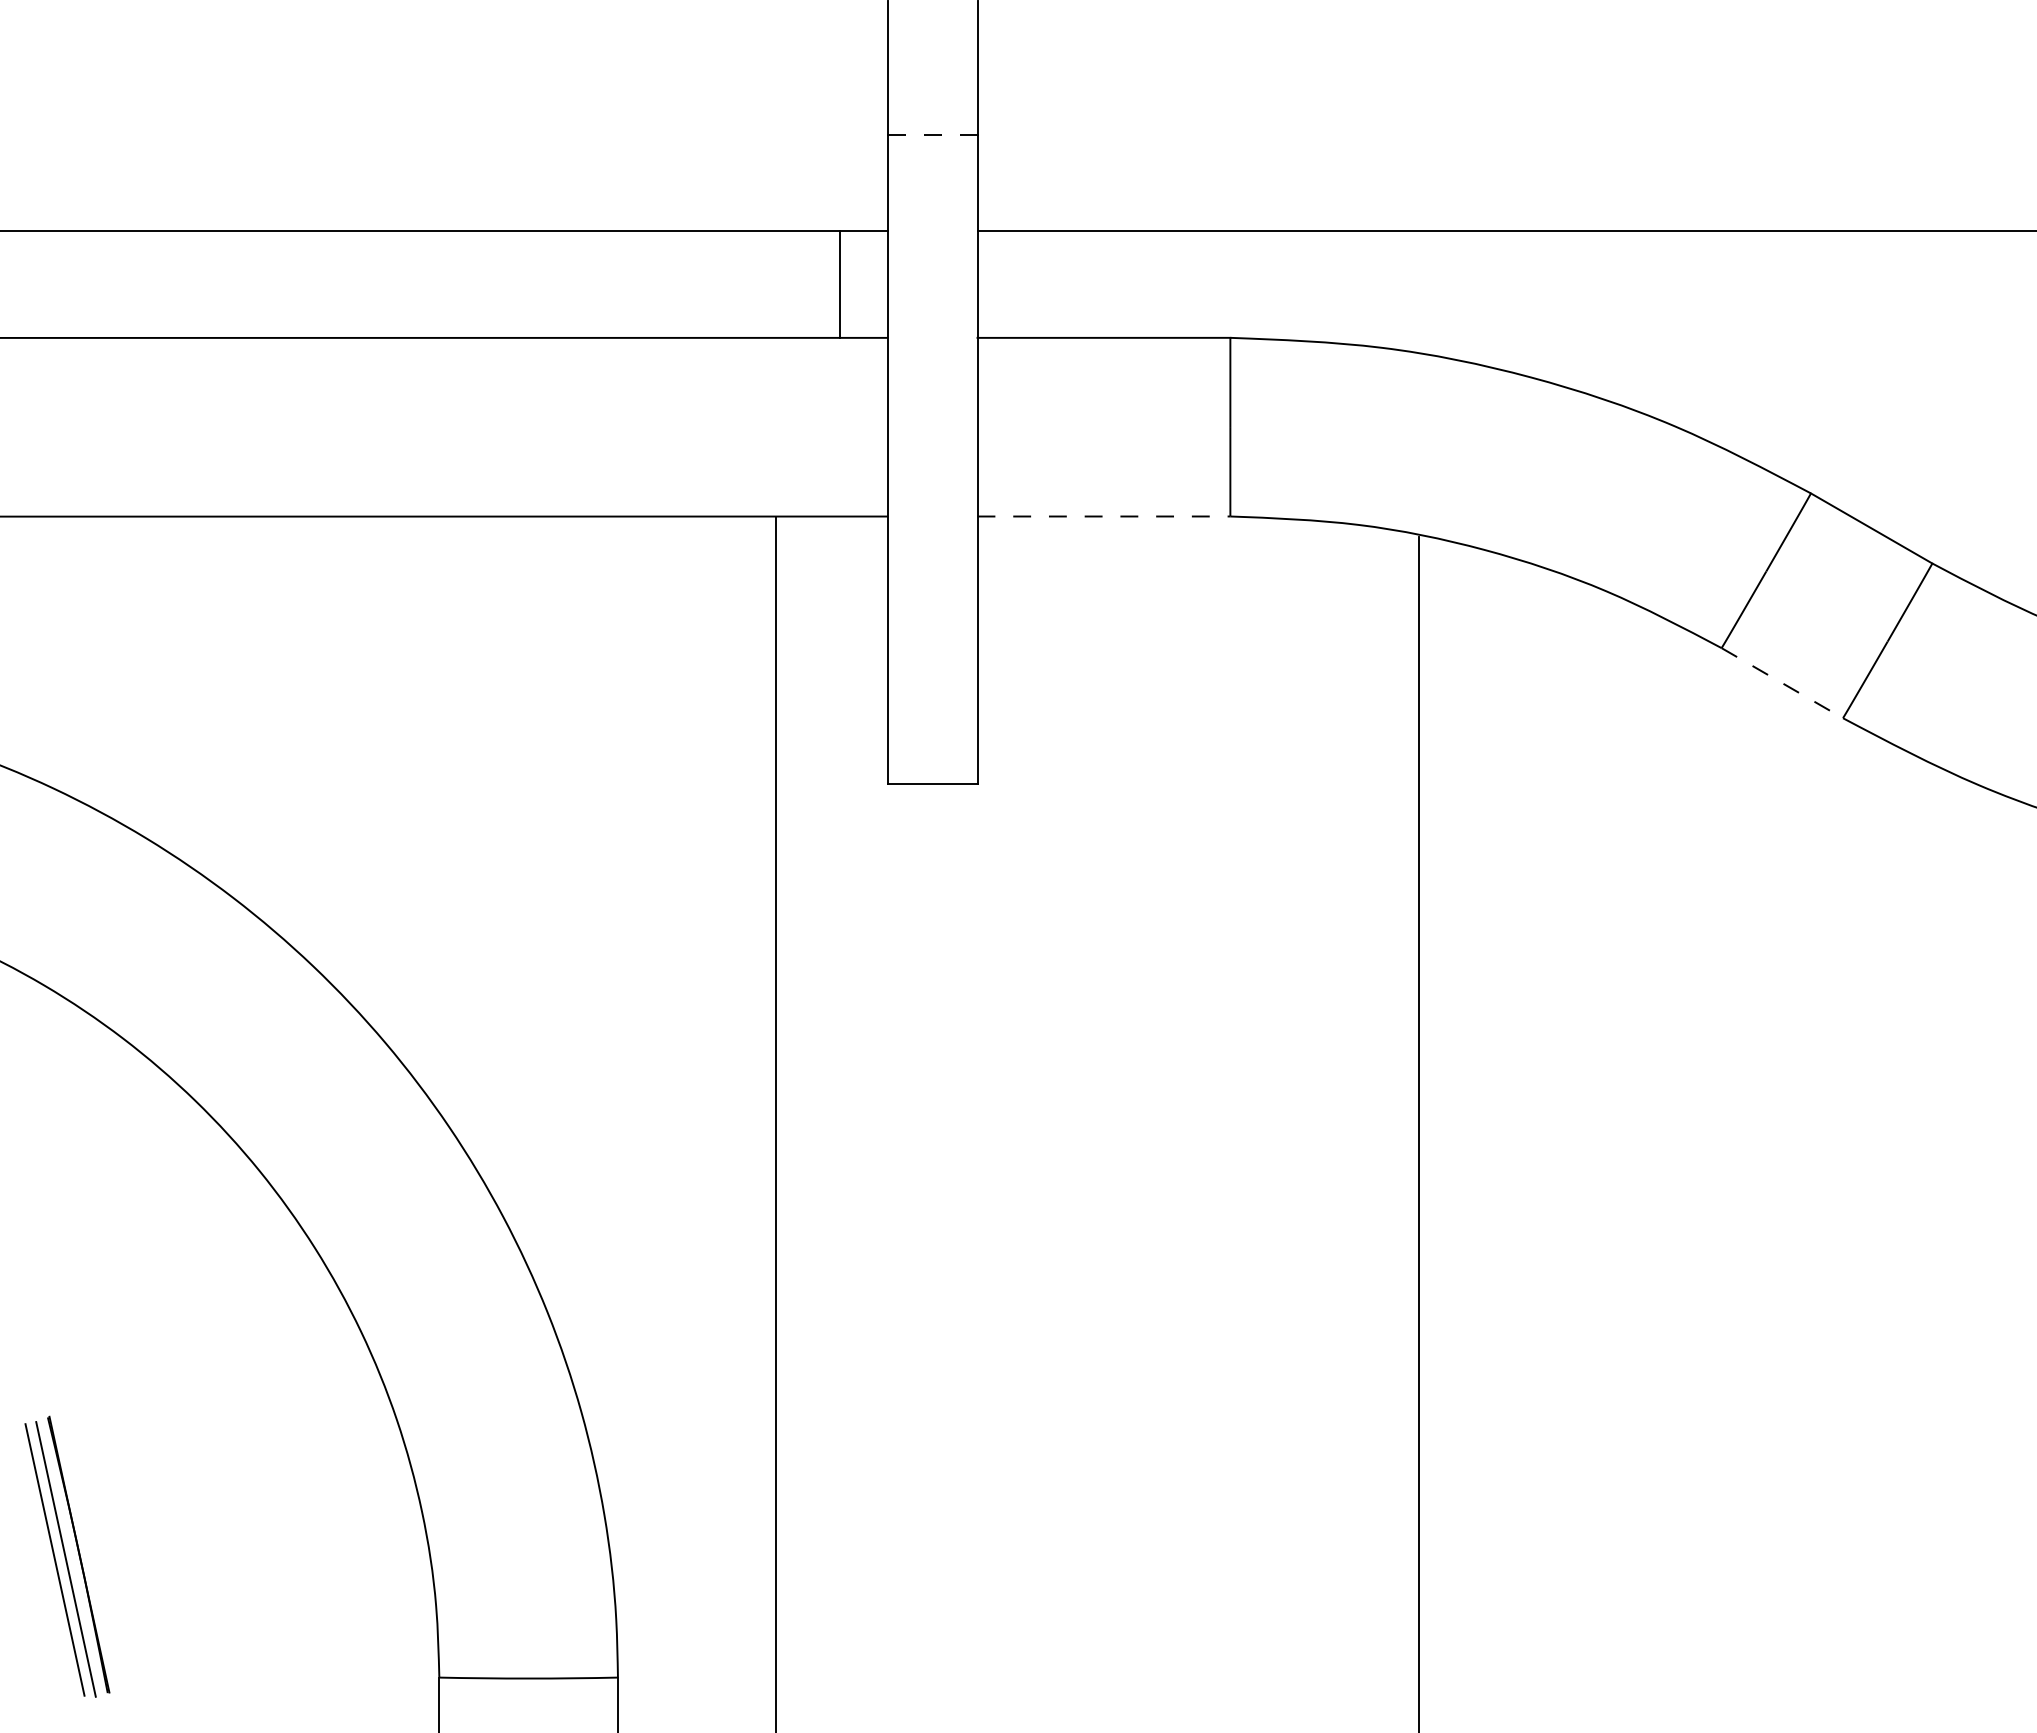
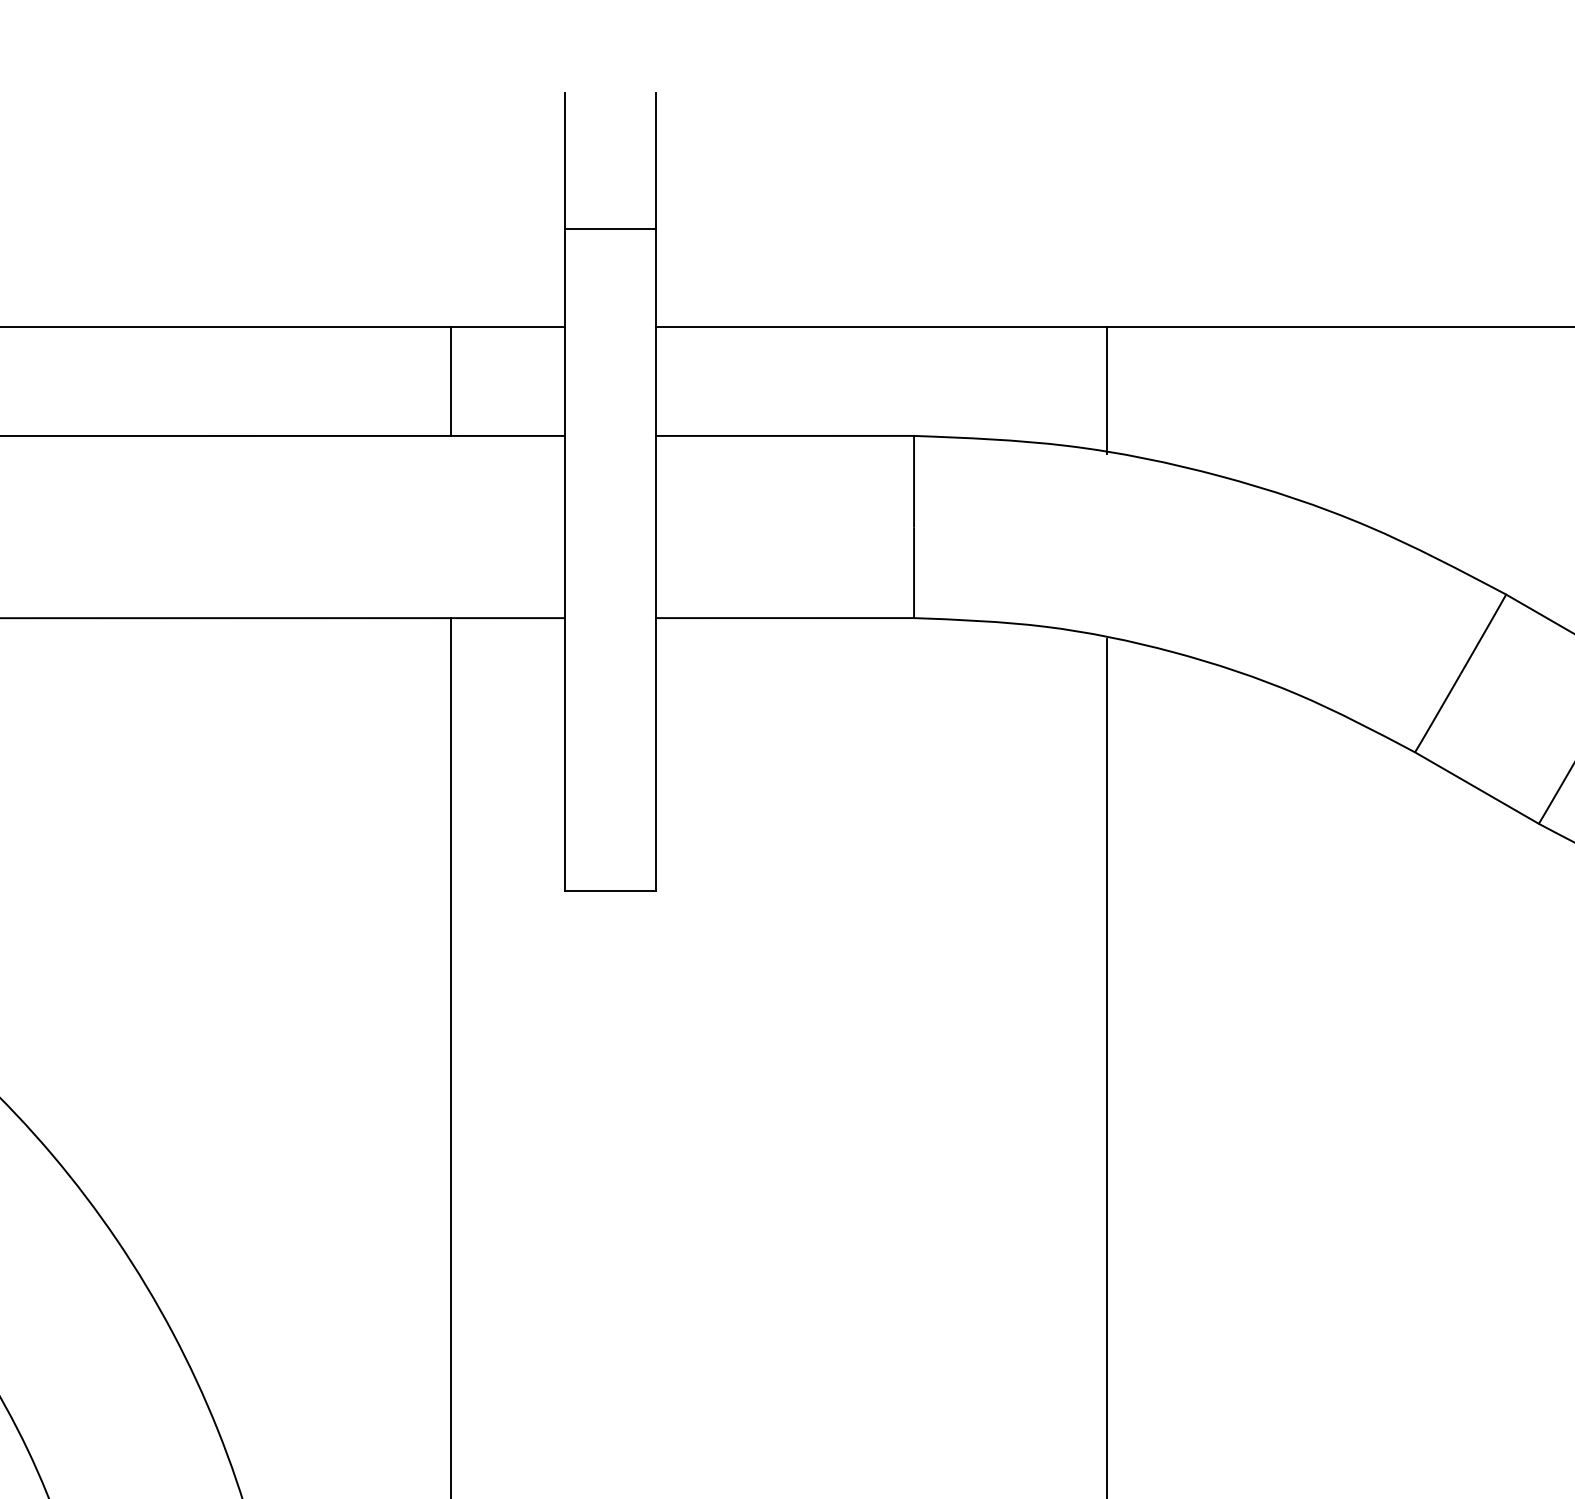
line: (932, 134) -> (610, 228), dashed -> solid
line: (840, 283) -> (451, 380), moved
line: (1419, 292) -> (1106, 389), added
line: (1104, 516) -> (785, 618), dashed -> solid
line: (1782, 683) -> (1477, 788), dashed -> solid

